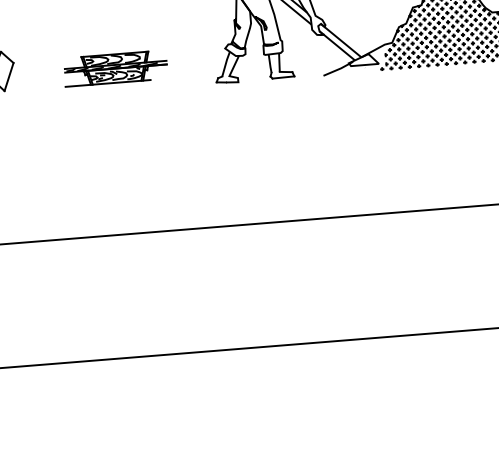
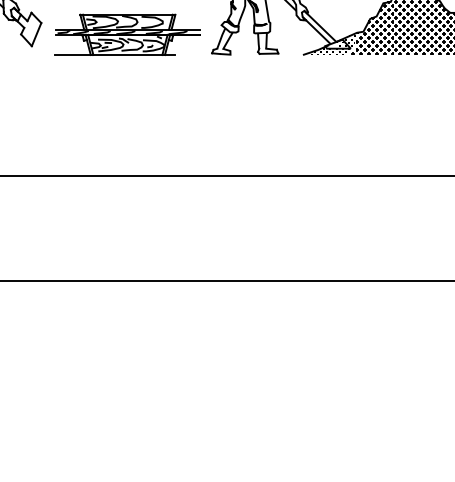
hatch: (357, 59) -> (332, 43), added
part: (115, 68) -> (127, 34), size x1.67

